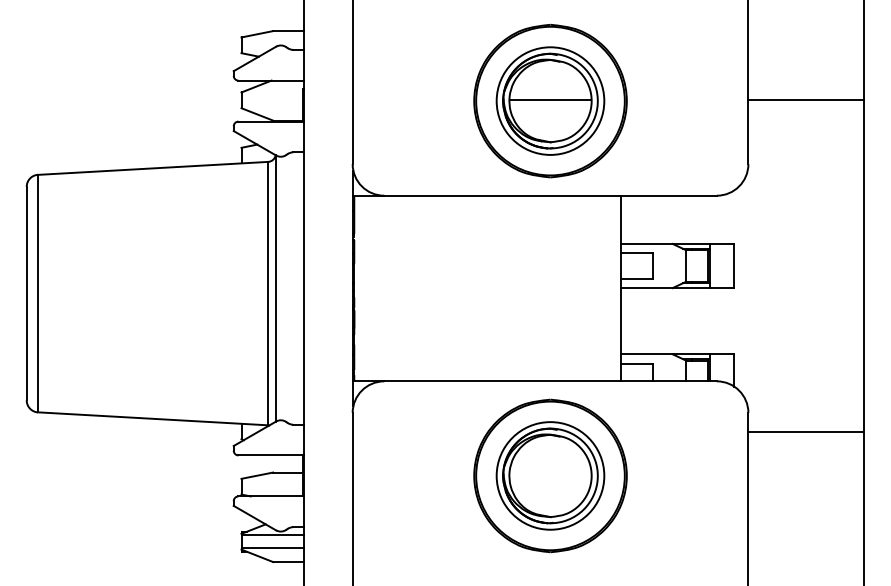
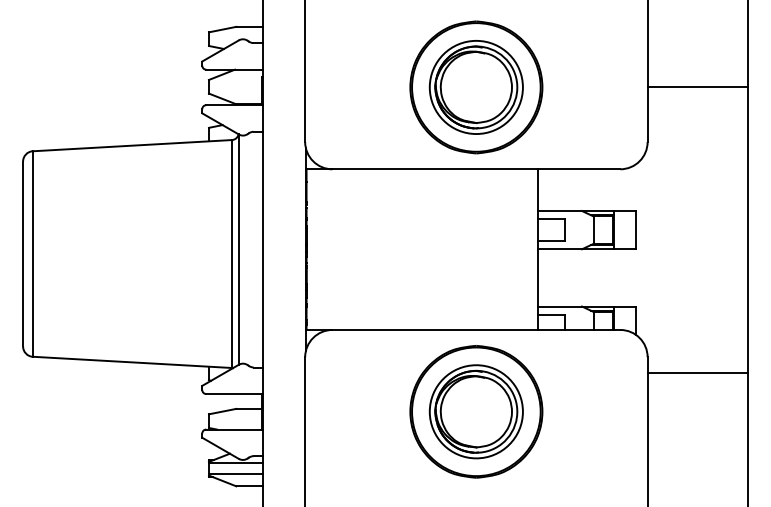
line: (550, 100) -> (476, 86), removed

